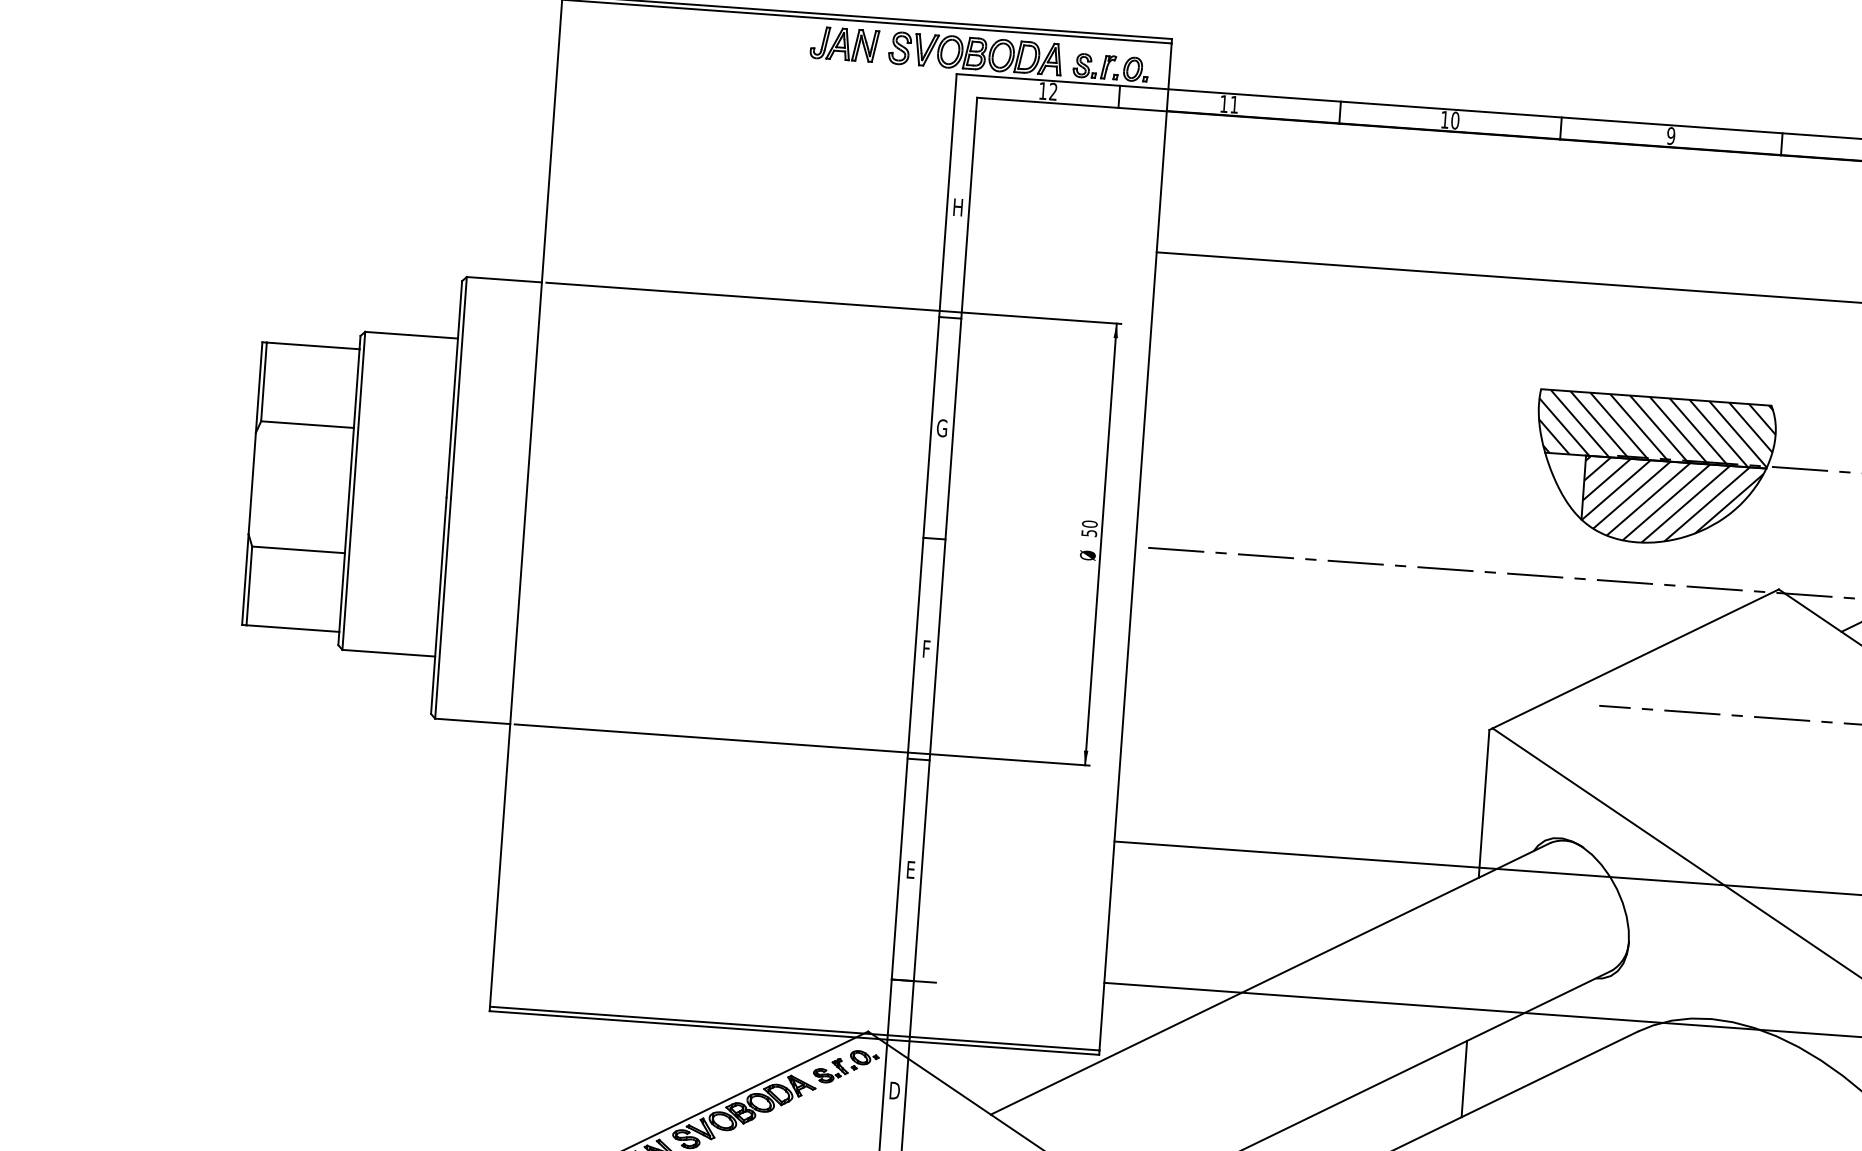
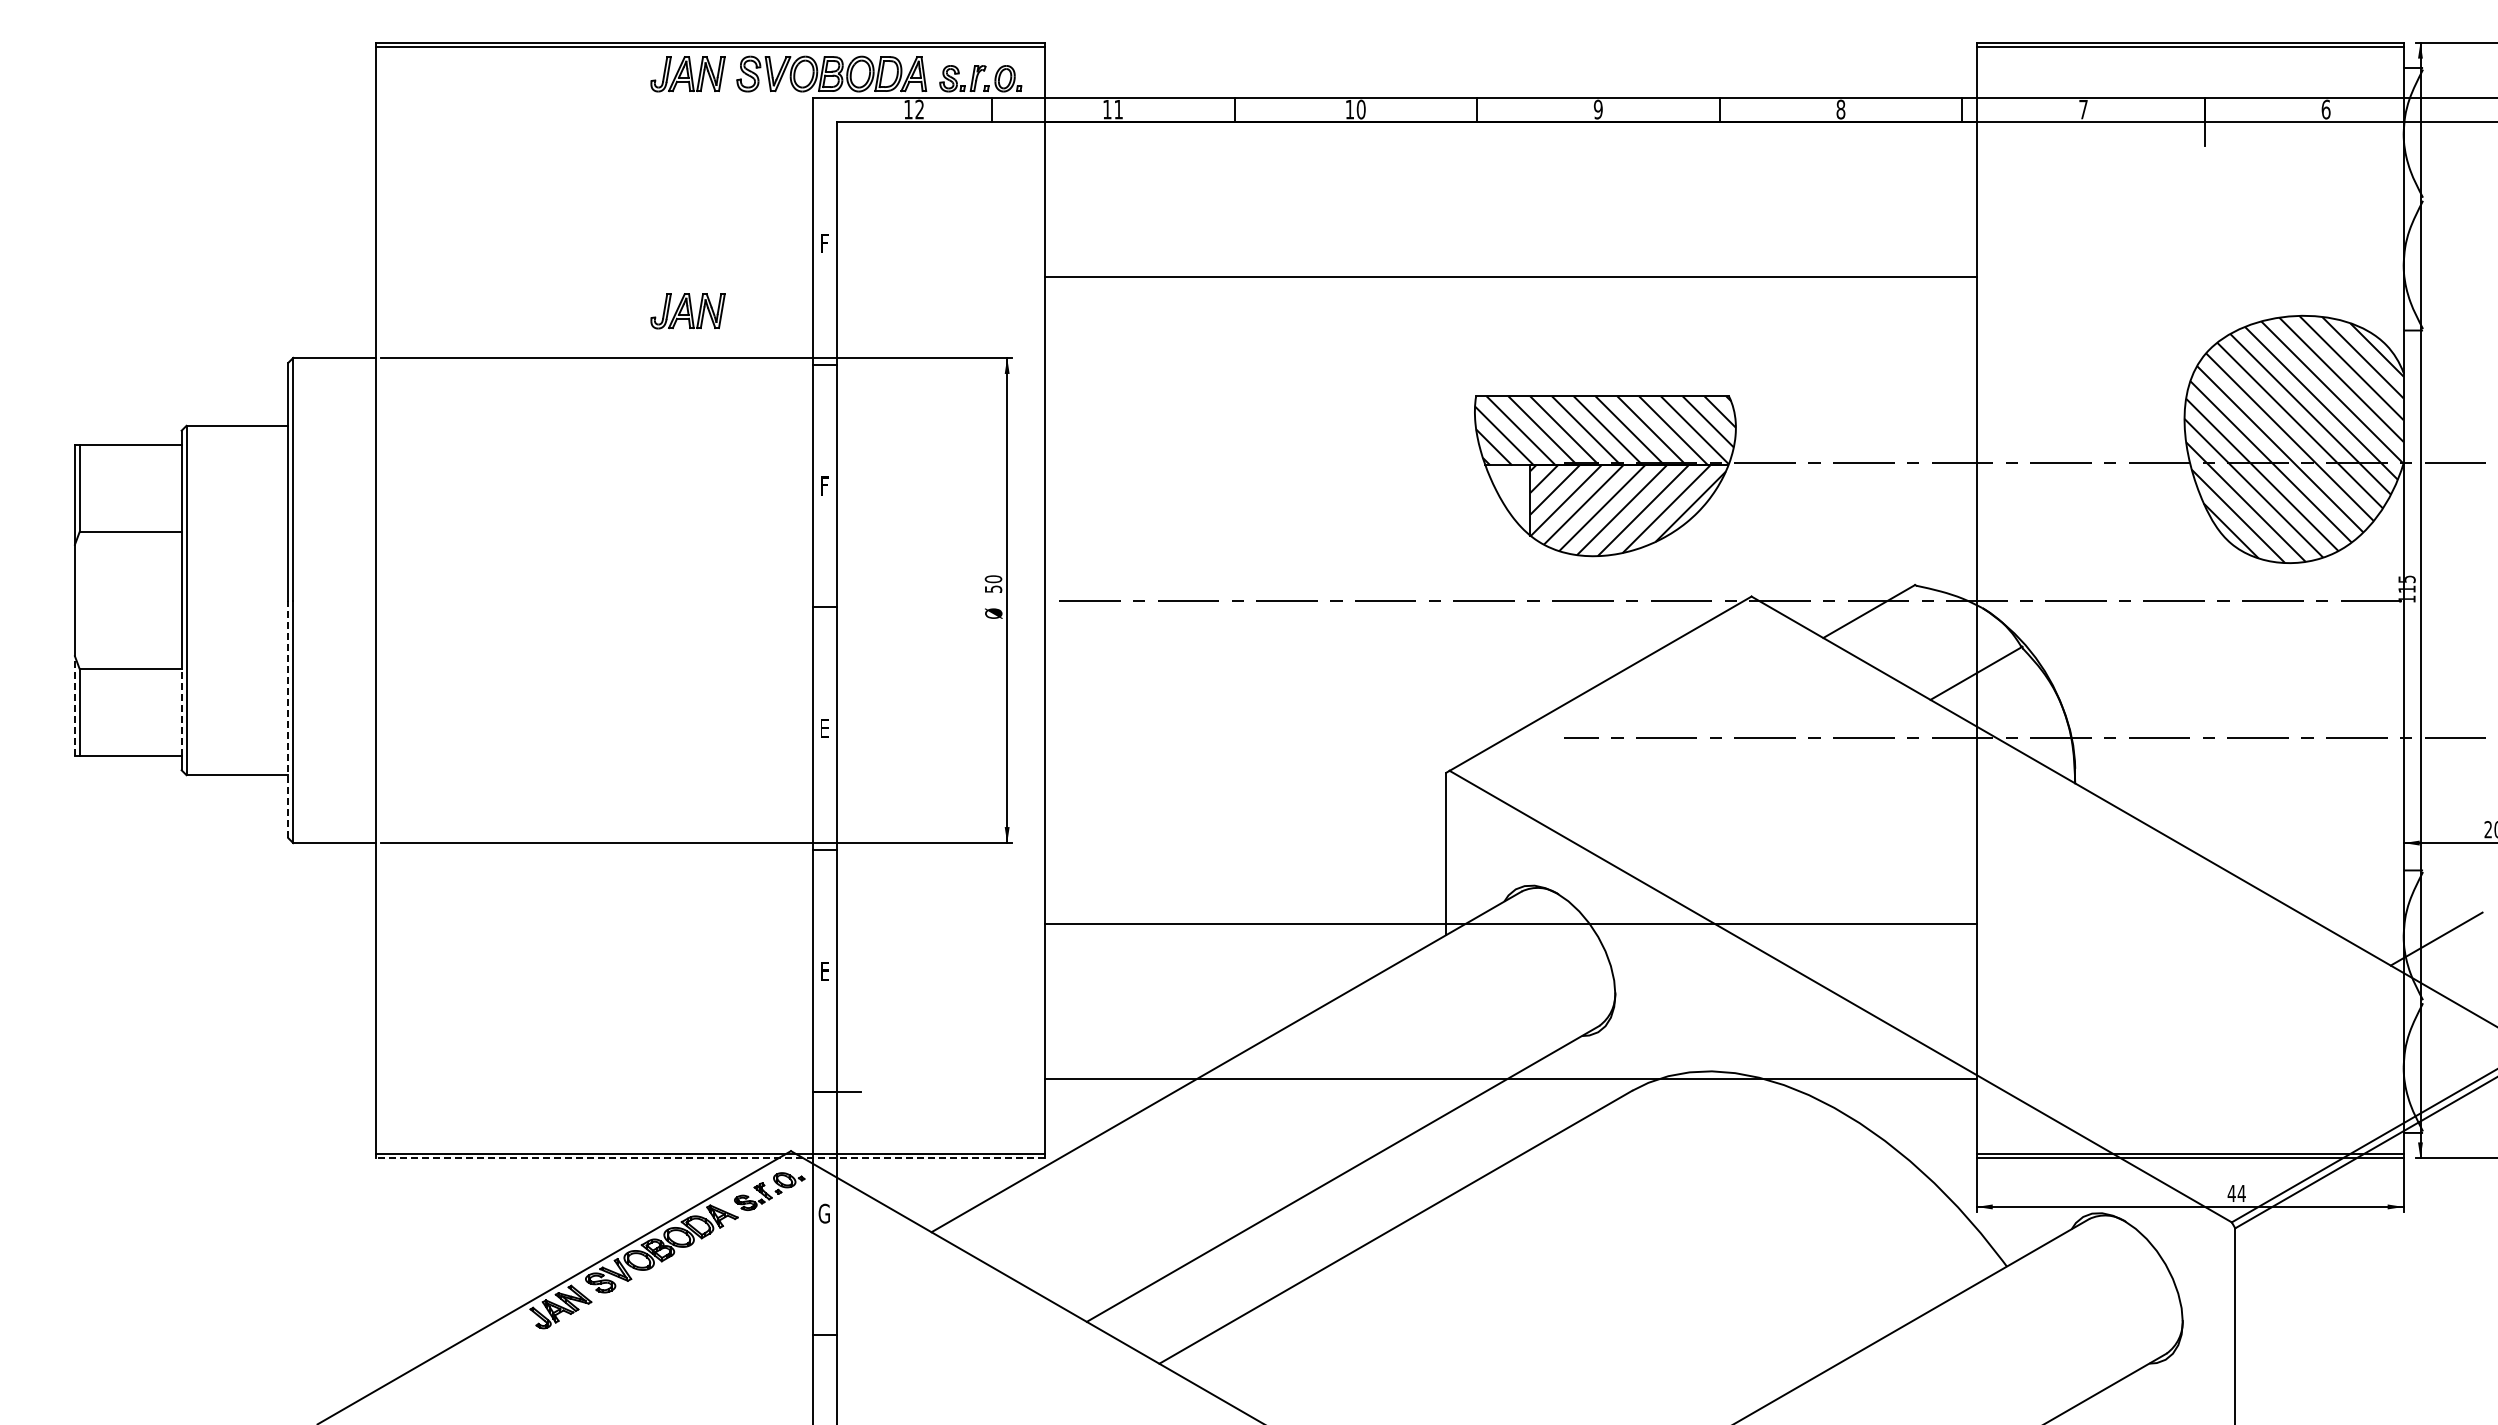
text: (957, 207) -> (824, 243), H -> F
part: (828, 260) -> (687, 311), added
text: (942, 427) -> (824, 485), G -> F
line: (244, 580) -> (74, 706), solid -> dashed
line: (341, 592) -> (181, 712), solid -> dashed
line: (438, 605) -> (288, 719), solid -> dashed
text: (927, 650) -> (825, 729), F -> E
line: (794, 1033) -> (710, 1158), solid -> dashed
line: (1464, 1079) -> (1446, 1156), removed
text: (894, 1090) -> (824, 1213), D -> G

